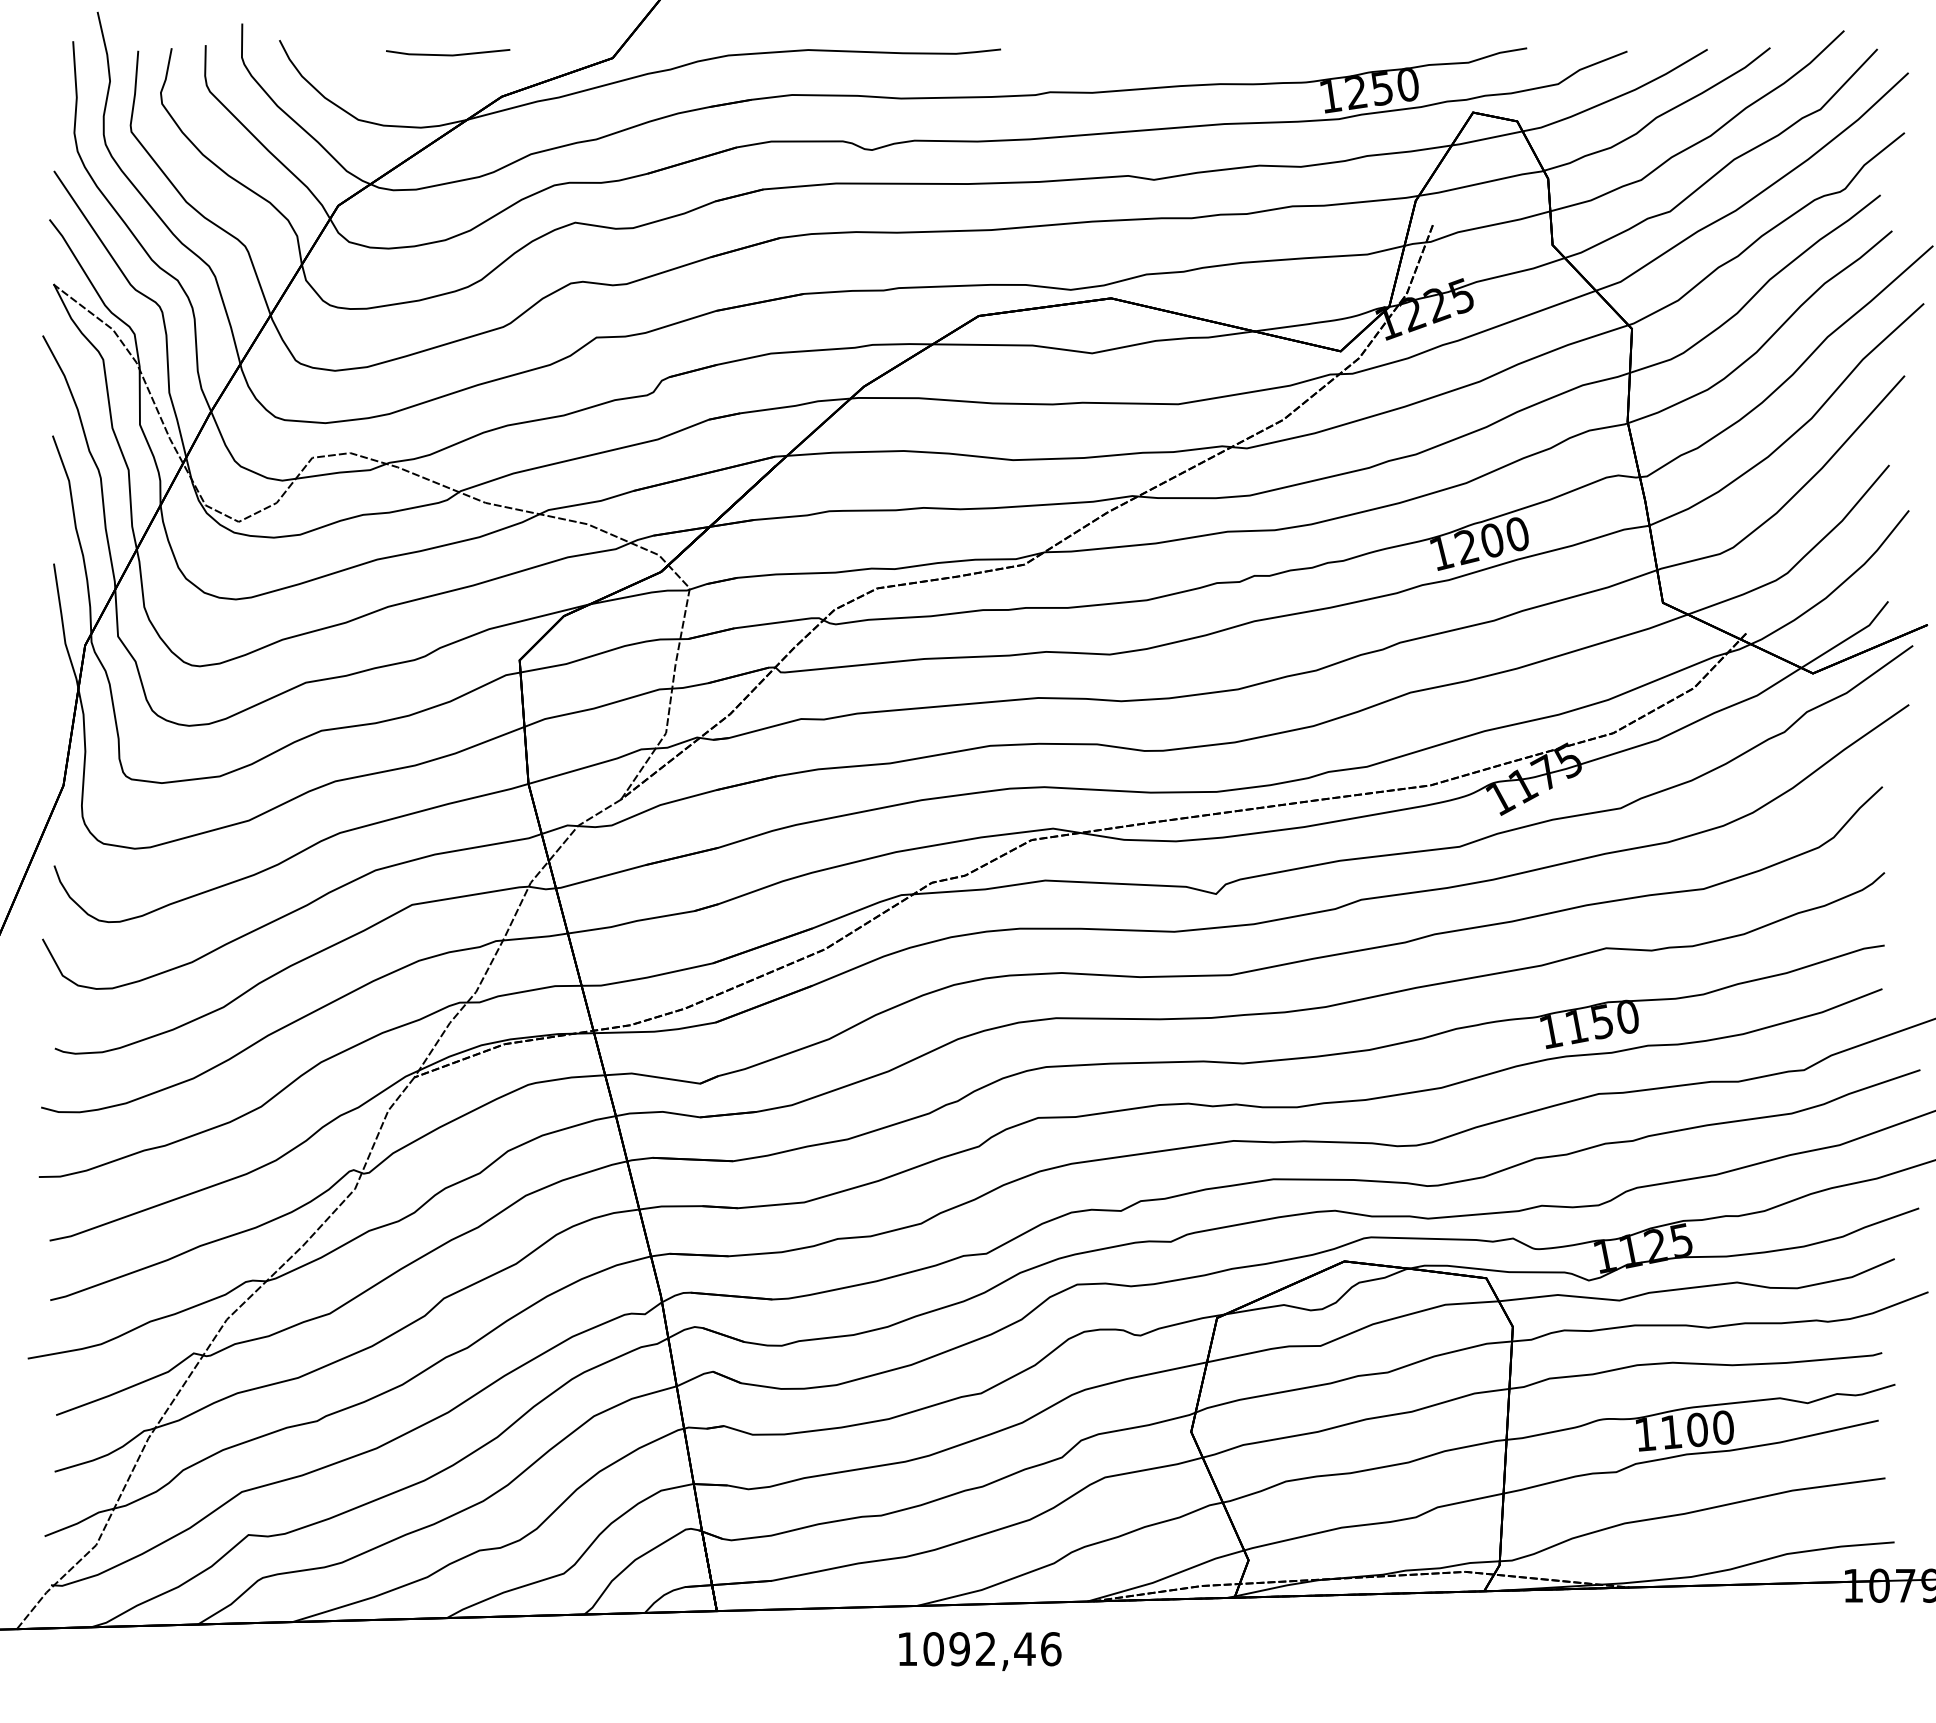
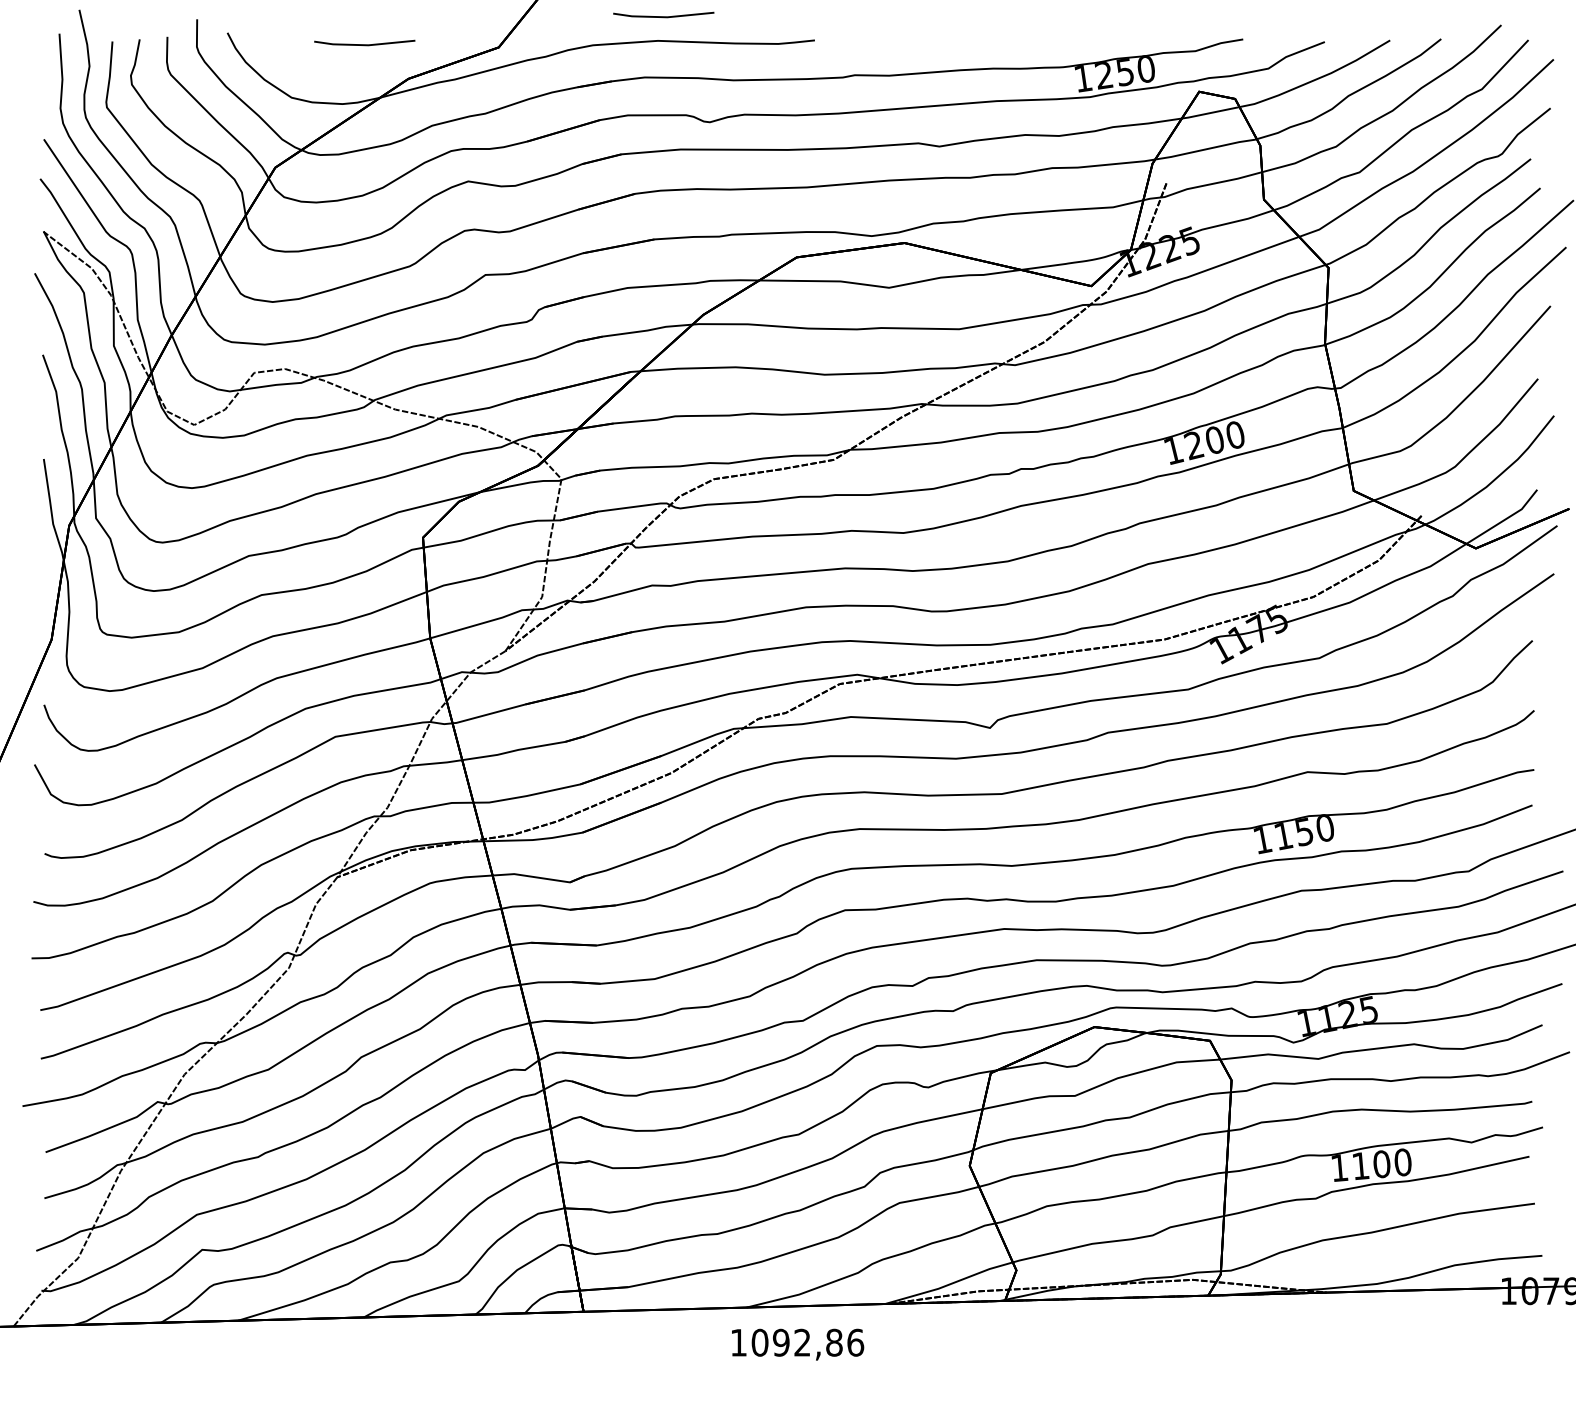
line: (815, 20) -> (663, 16), added
text: (1025, 1648) -> (834, 1342), 1092,46 -> 1092,86

